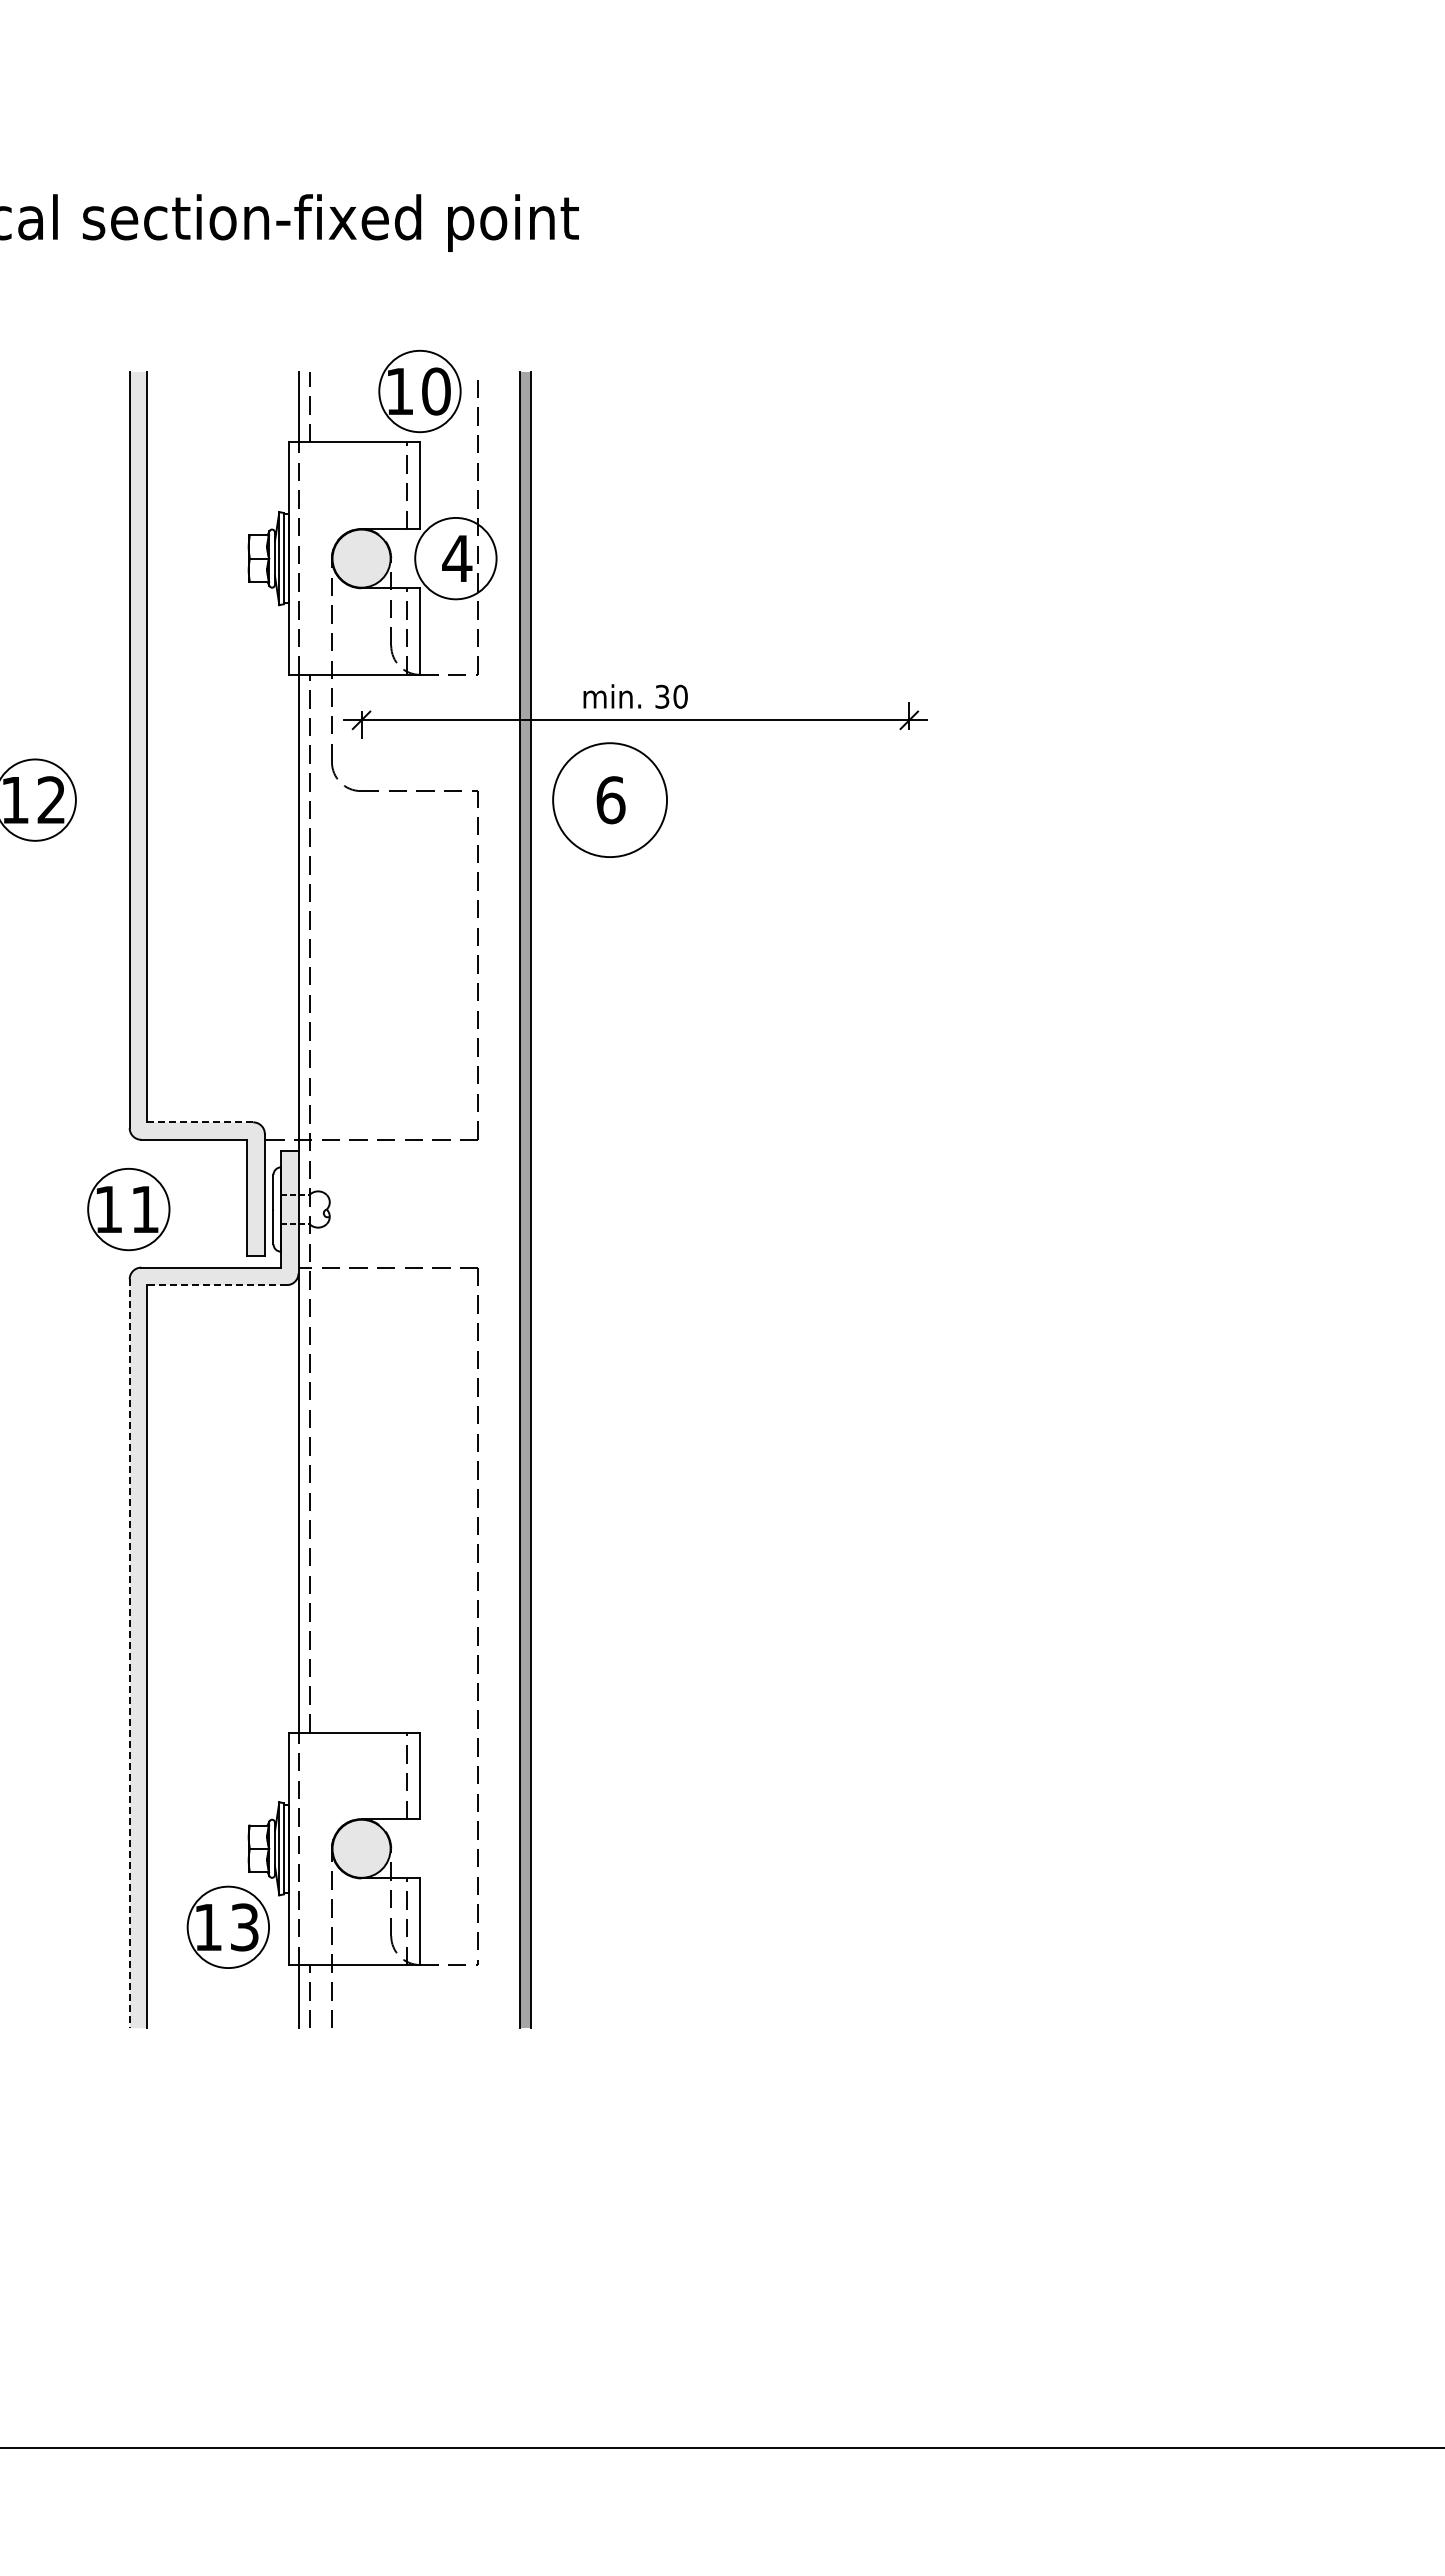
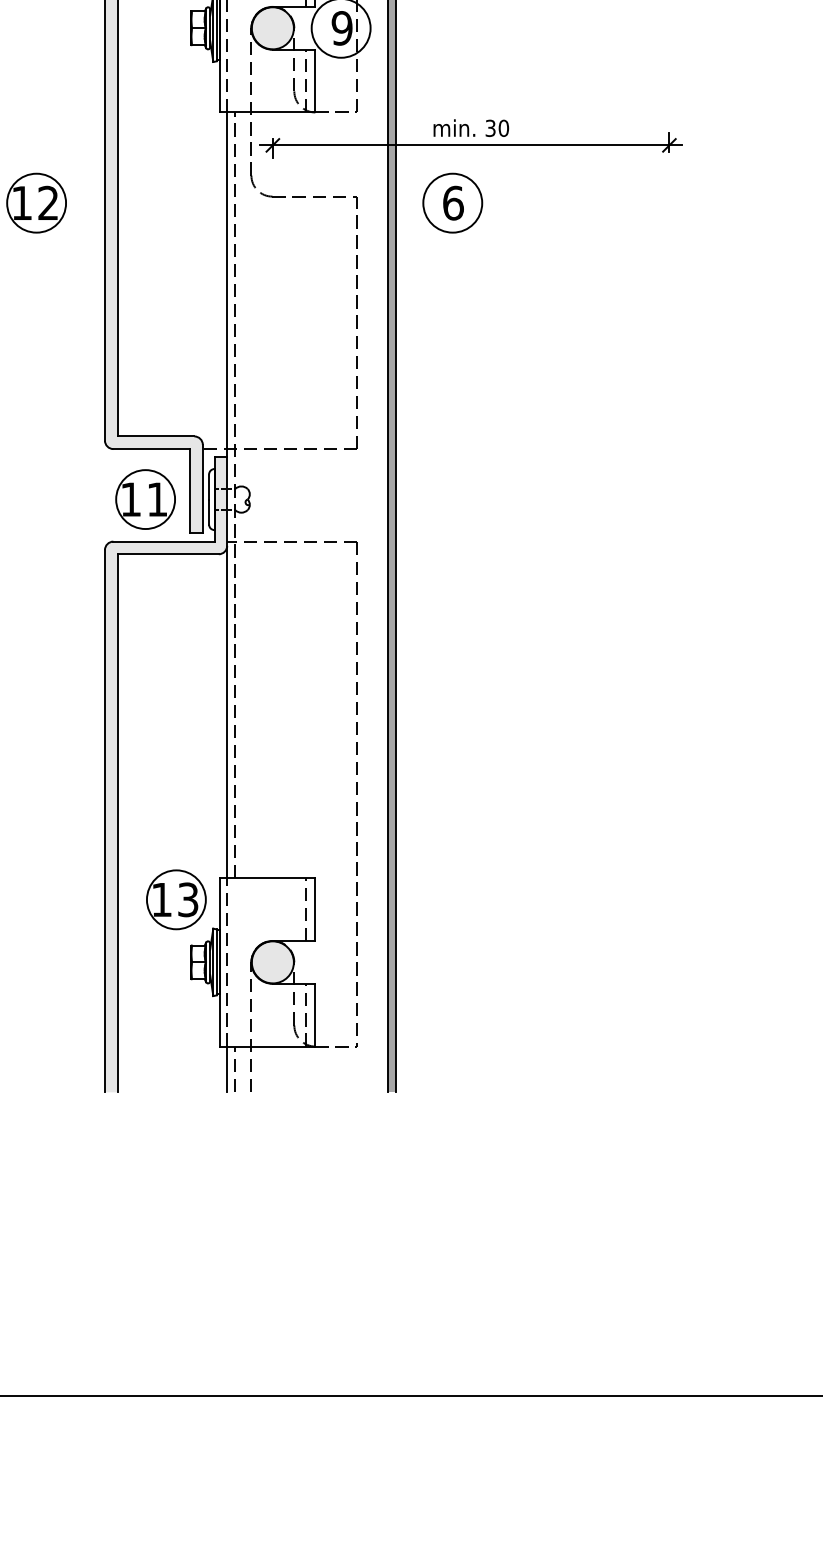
text: (457, 558) -> (342, 28), 4 -> 9
circle: (609, 799) -> (452, 202), size x0.71
line: (199, 1122) -> (155, 436), dashed -> solid
part: (128, 1209) -> (145, 499), moved
line: (217, 1285) -> (168, 554), dashed -> solid
line: (129, 1654) -> (104, 821), dashed -> solid
part: (227, 1926) -> (175, 899), moved

